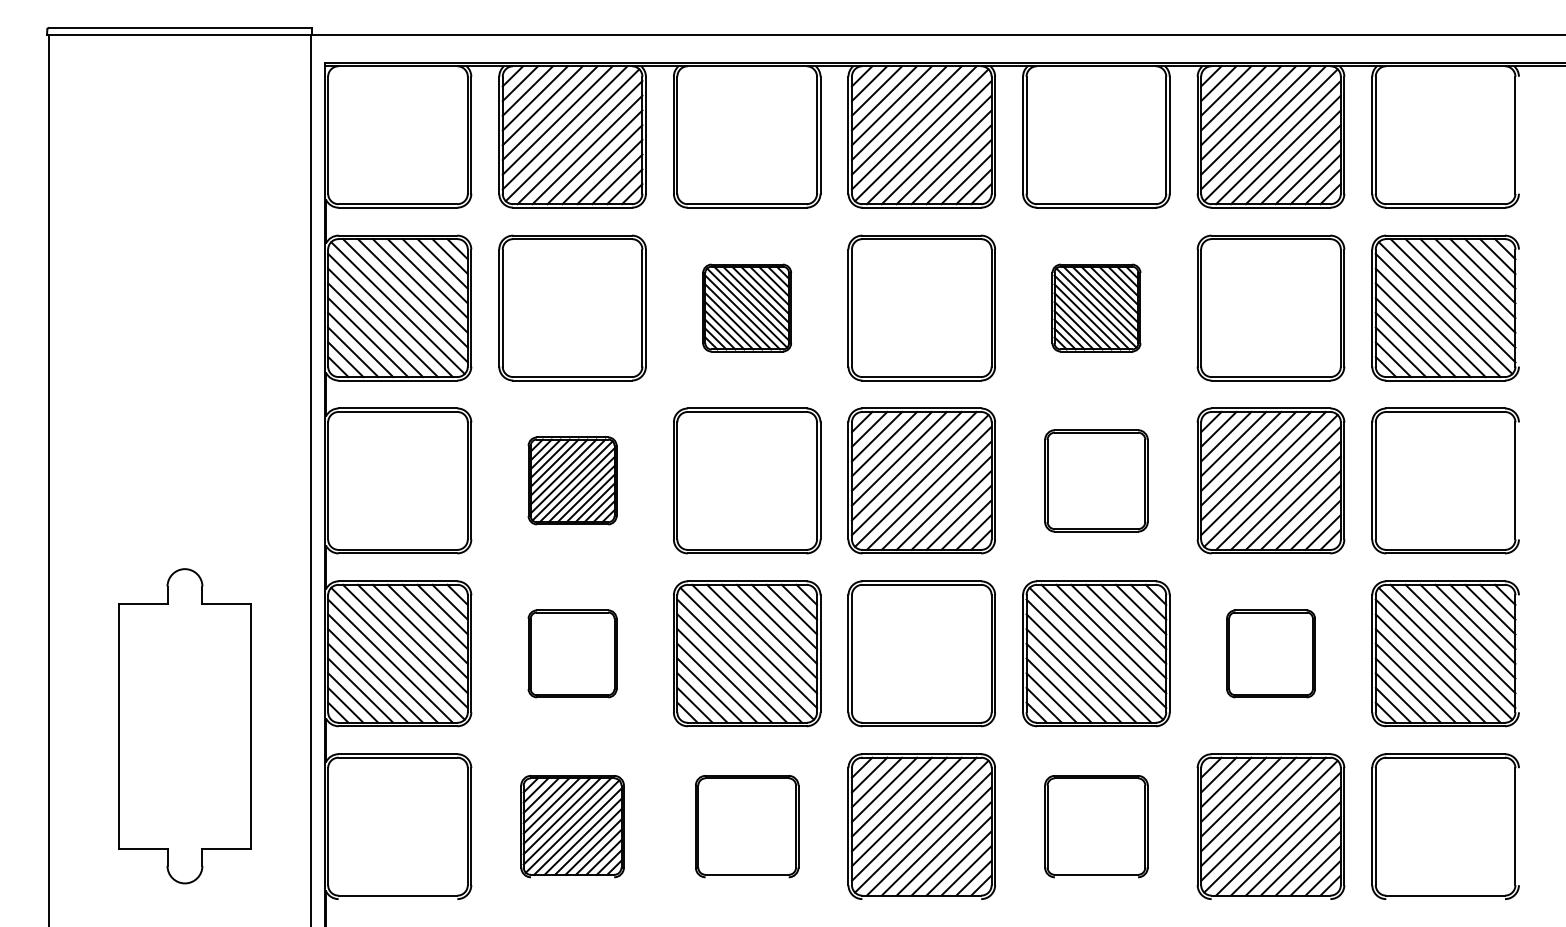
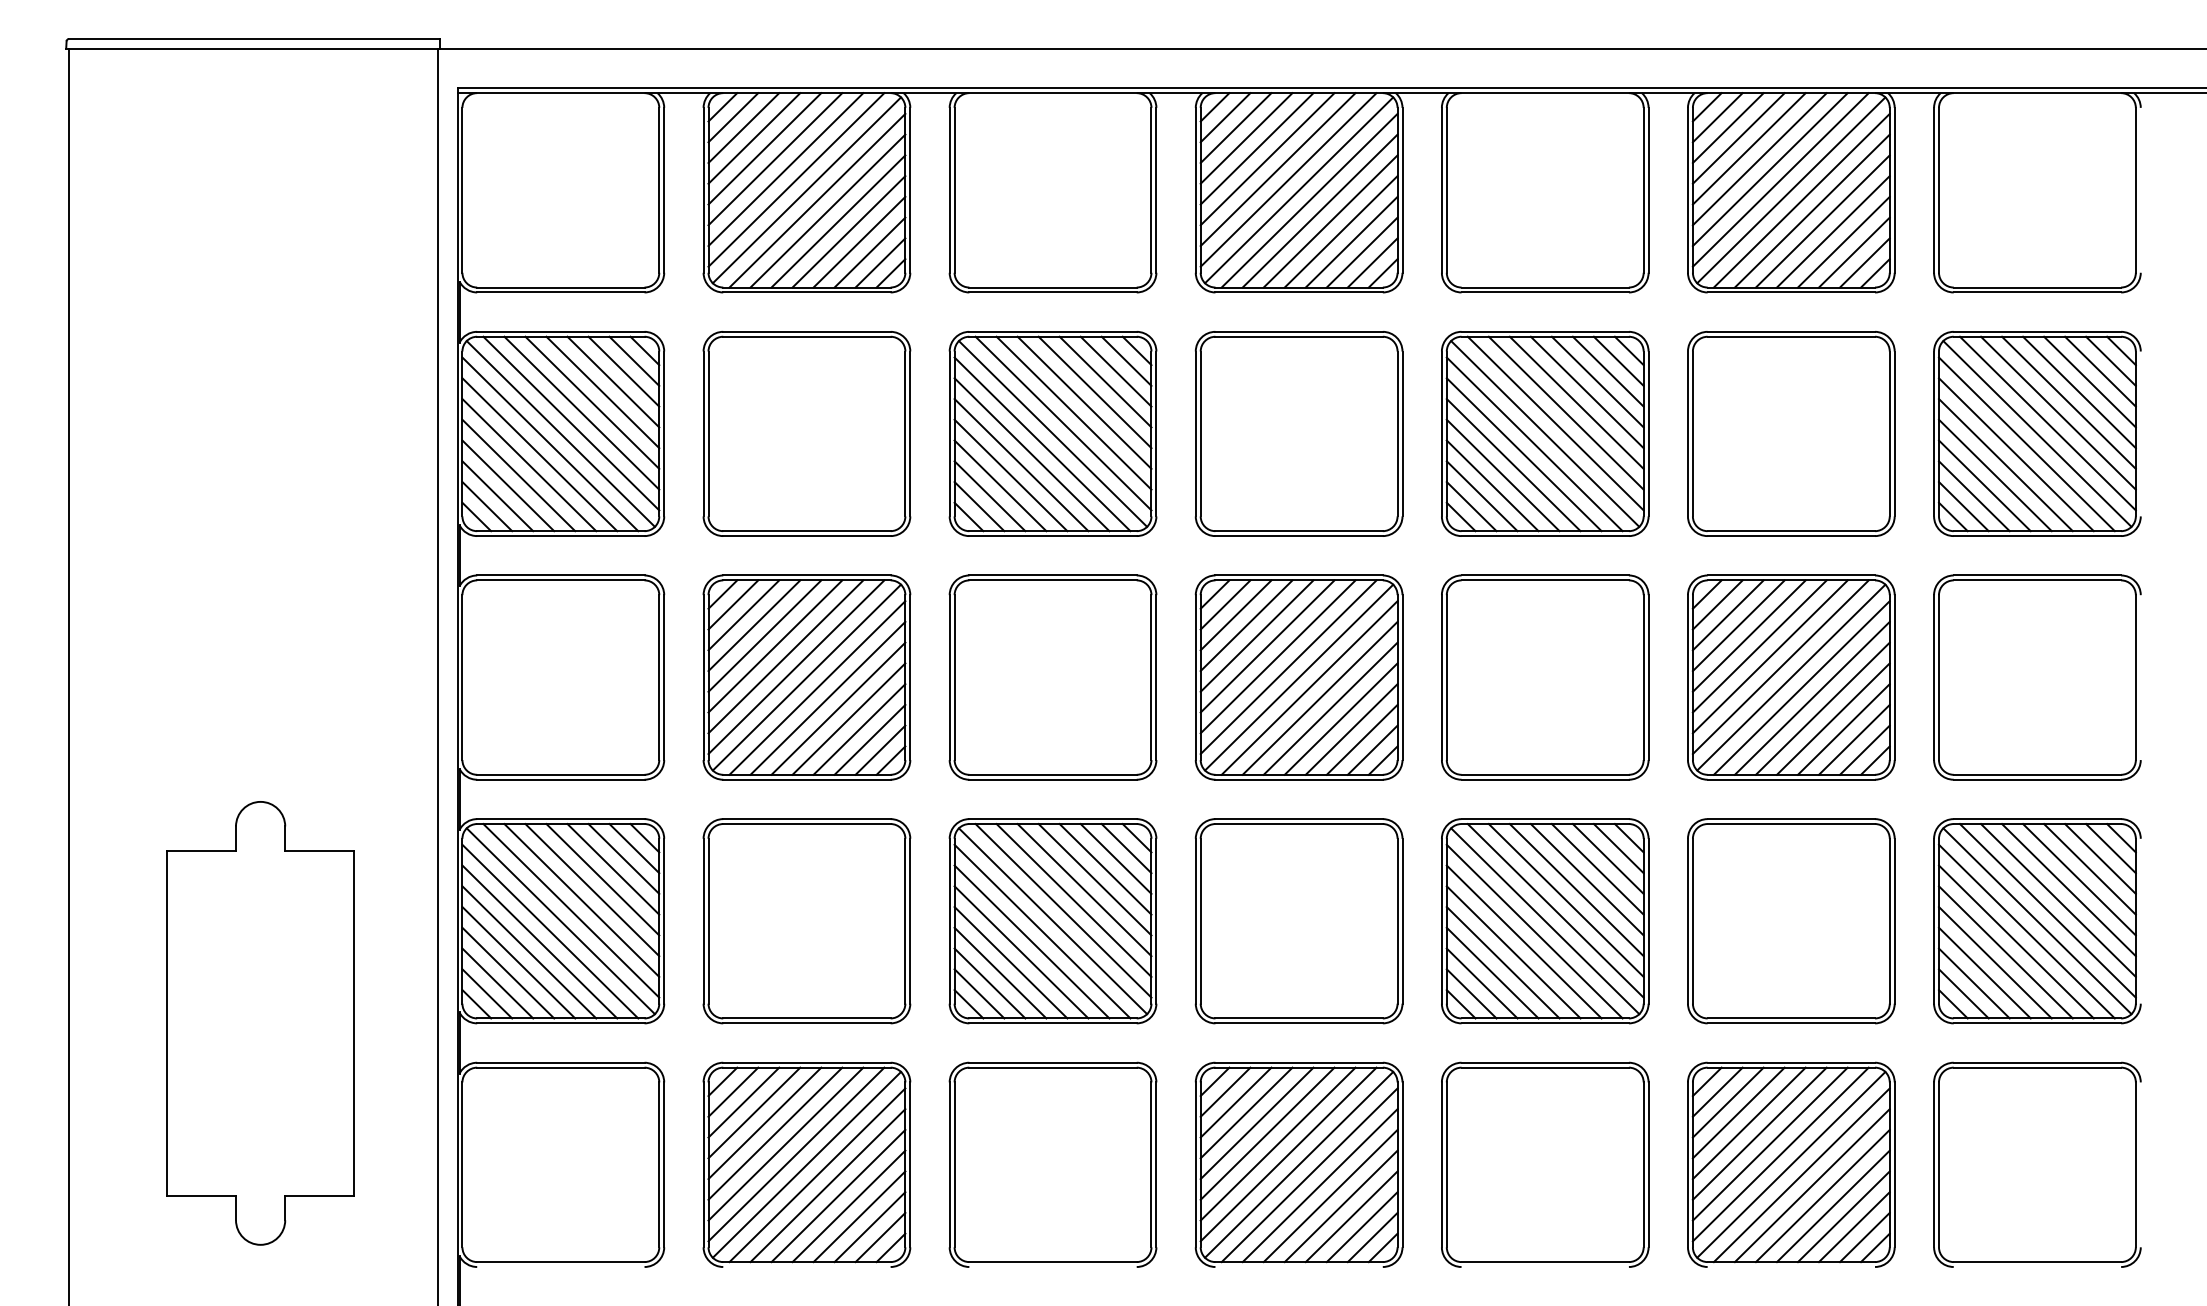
part: (746, 307) -> (1052, 433), size x1.67
part: (1096, 307) -> (1545, 433), size x1.67
part: (572, 480) -> (806, 677), size x1.67
part: (1096, 480) -> (1545, 677), size x1.43
part: (572, 654) -> (806, 921), size x1.67
part: (1271, 654) -> (1791, 921), size x1.67
part: (572, 826) -> (806, 1164), size x1.43
part: (746, 826) -> (1052, 1164), size x1.43
part: (1096, 826) -> (1545, 1164), size x1.43

